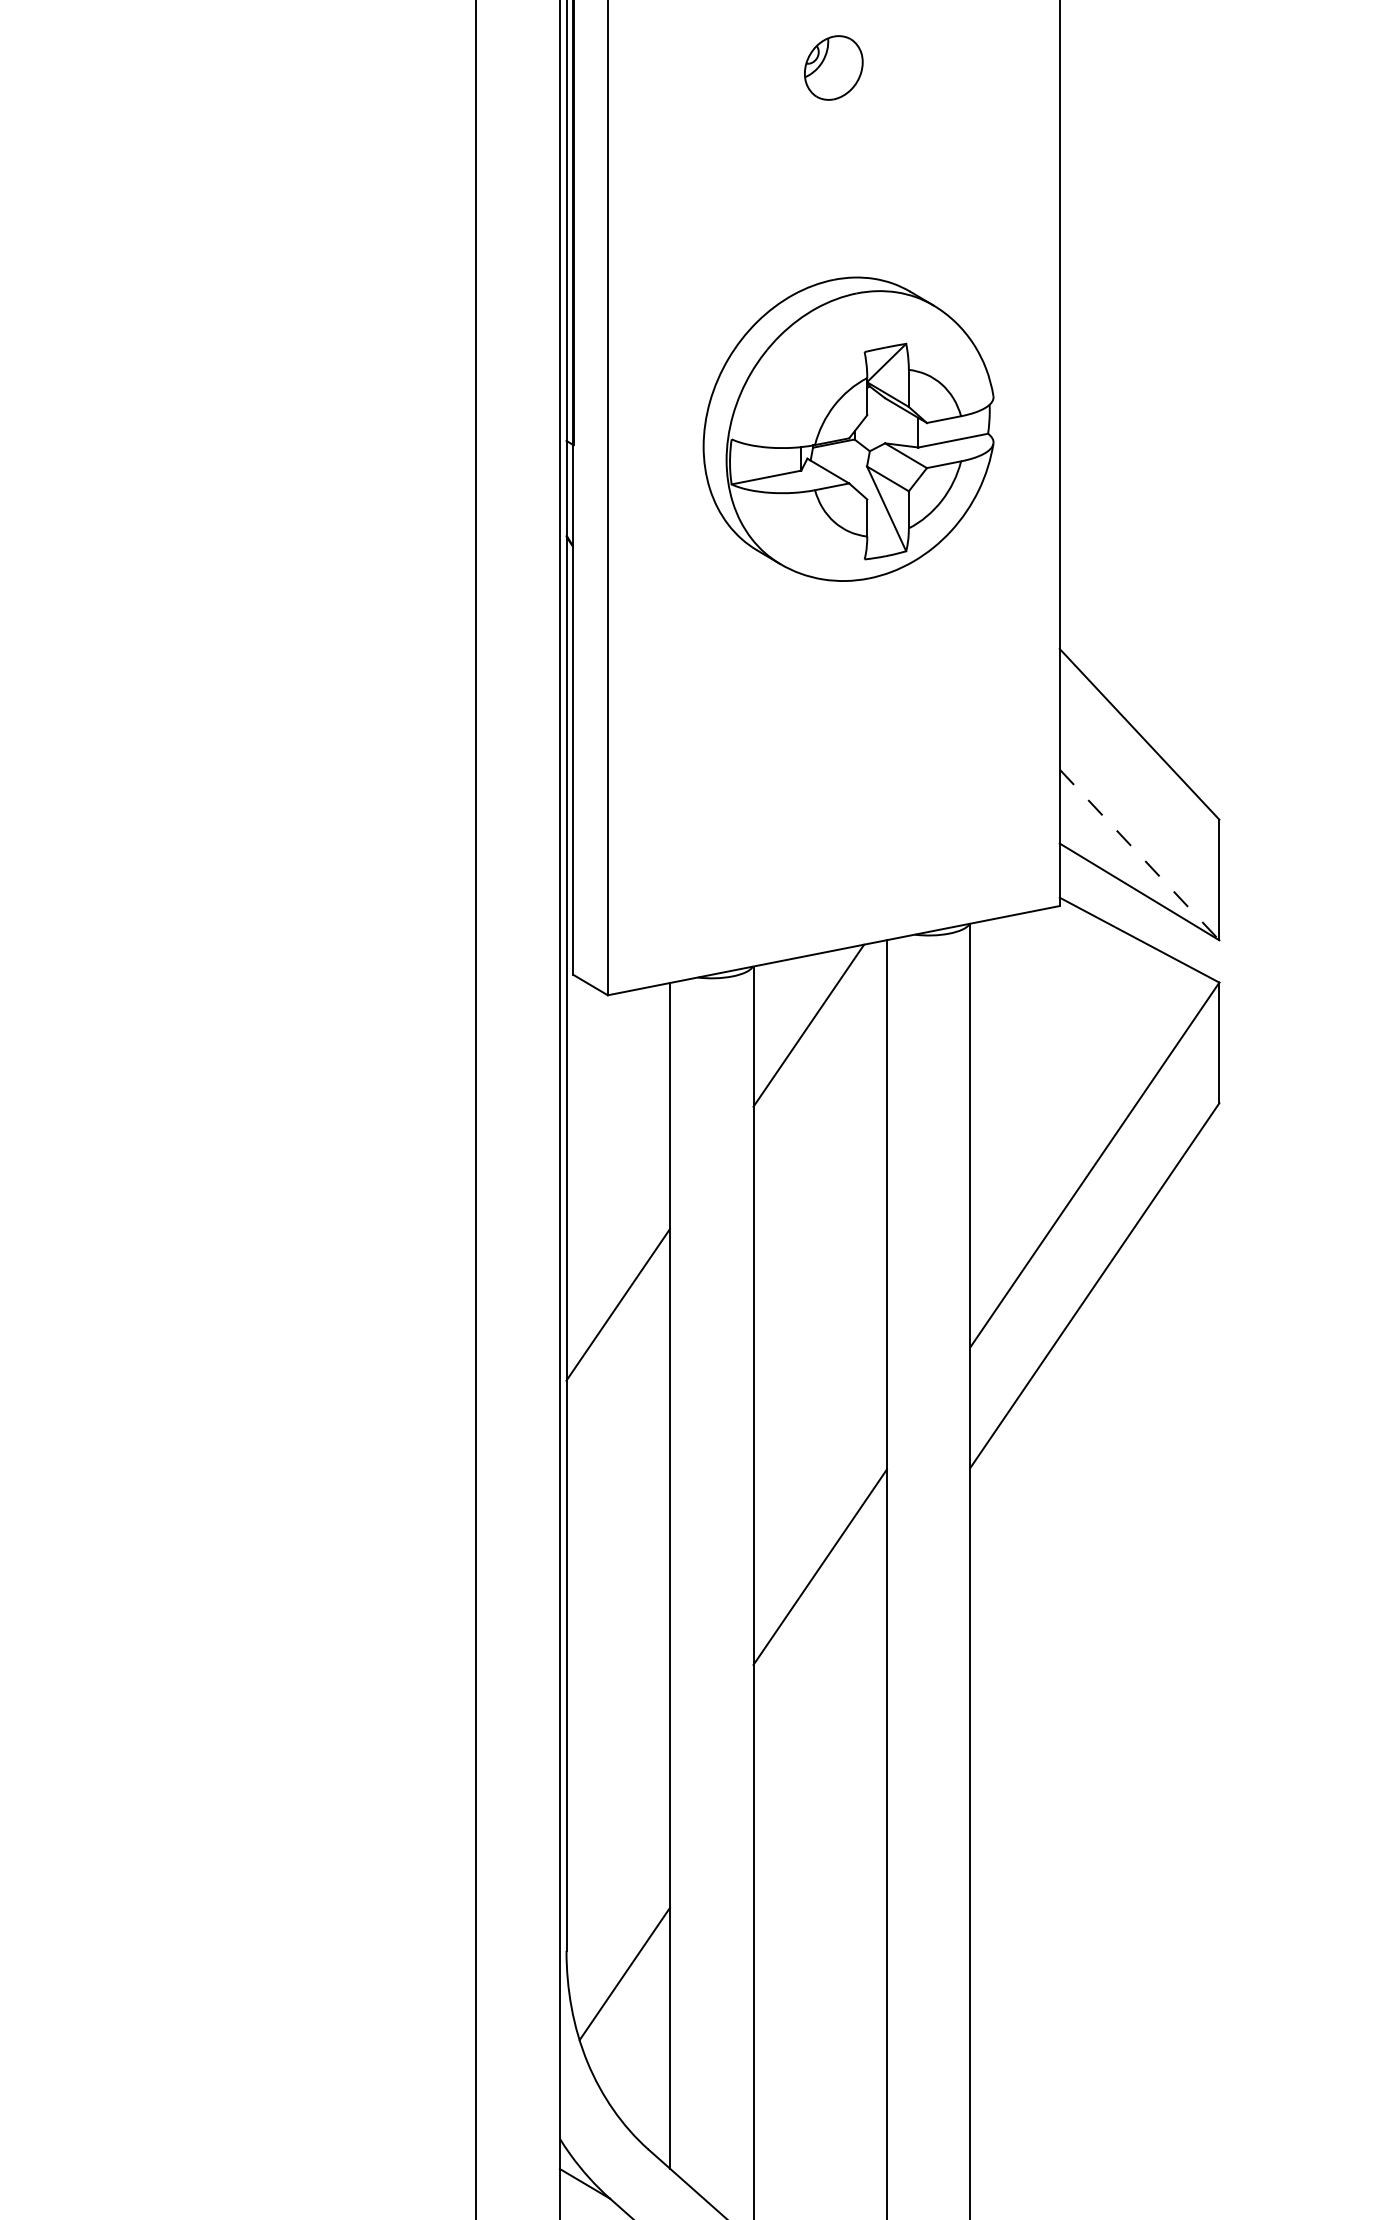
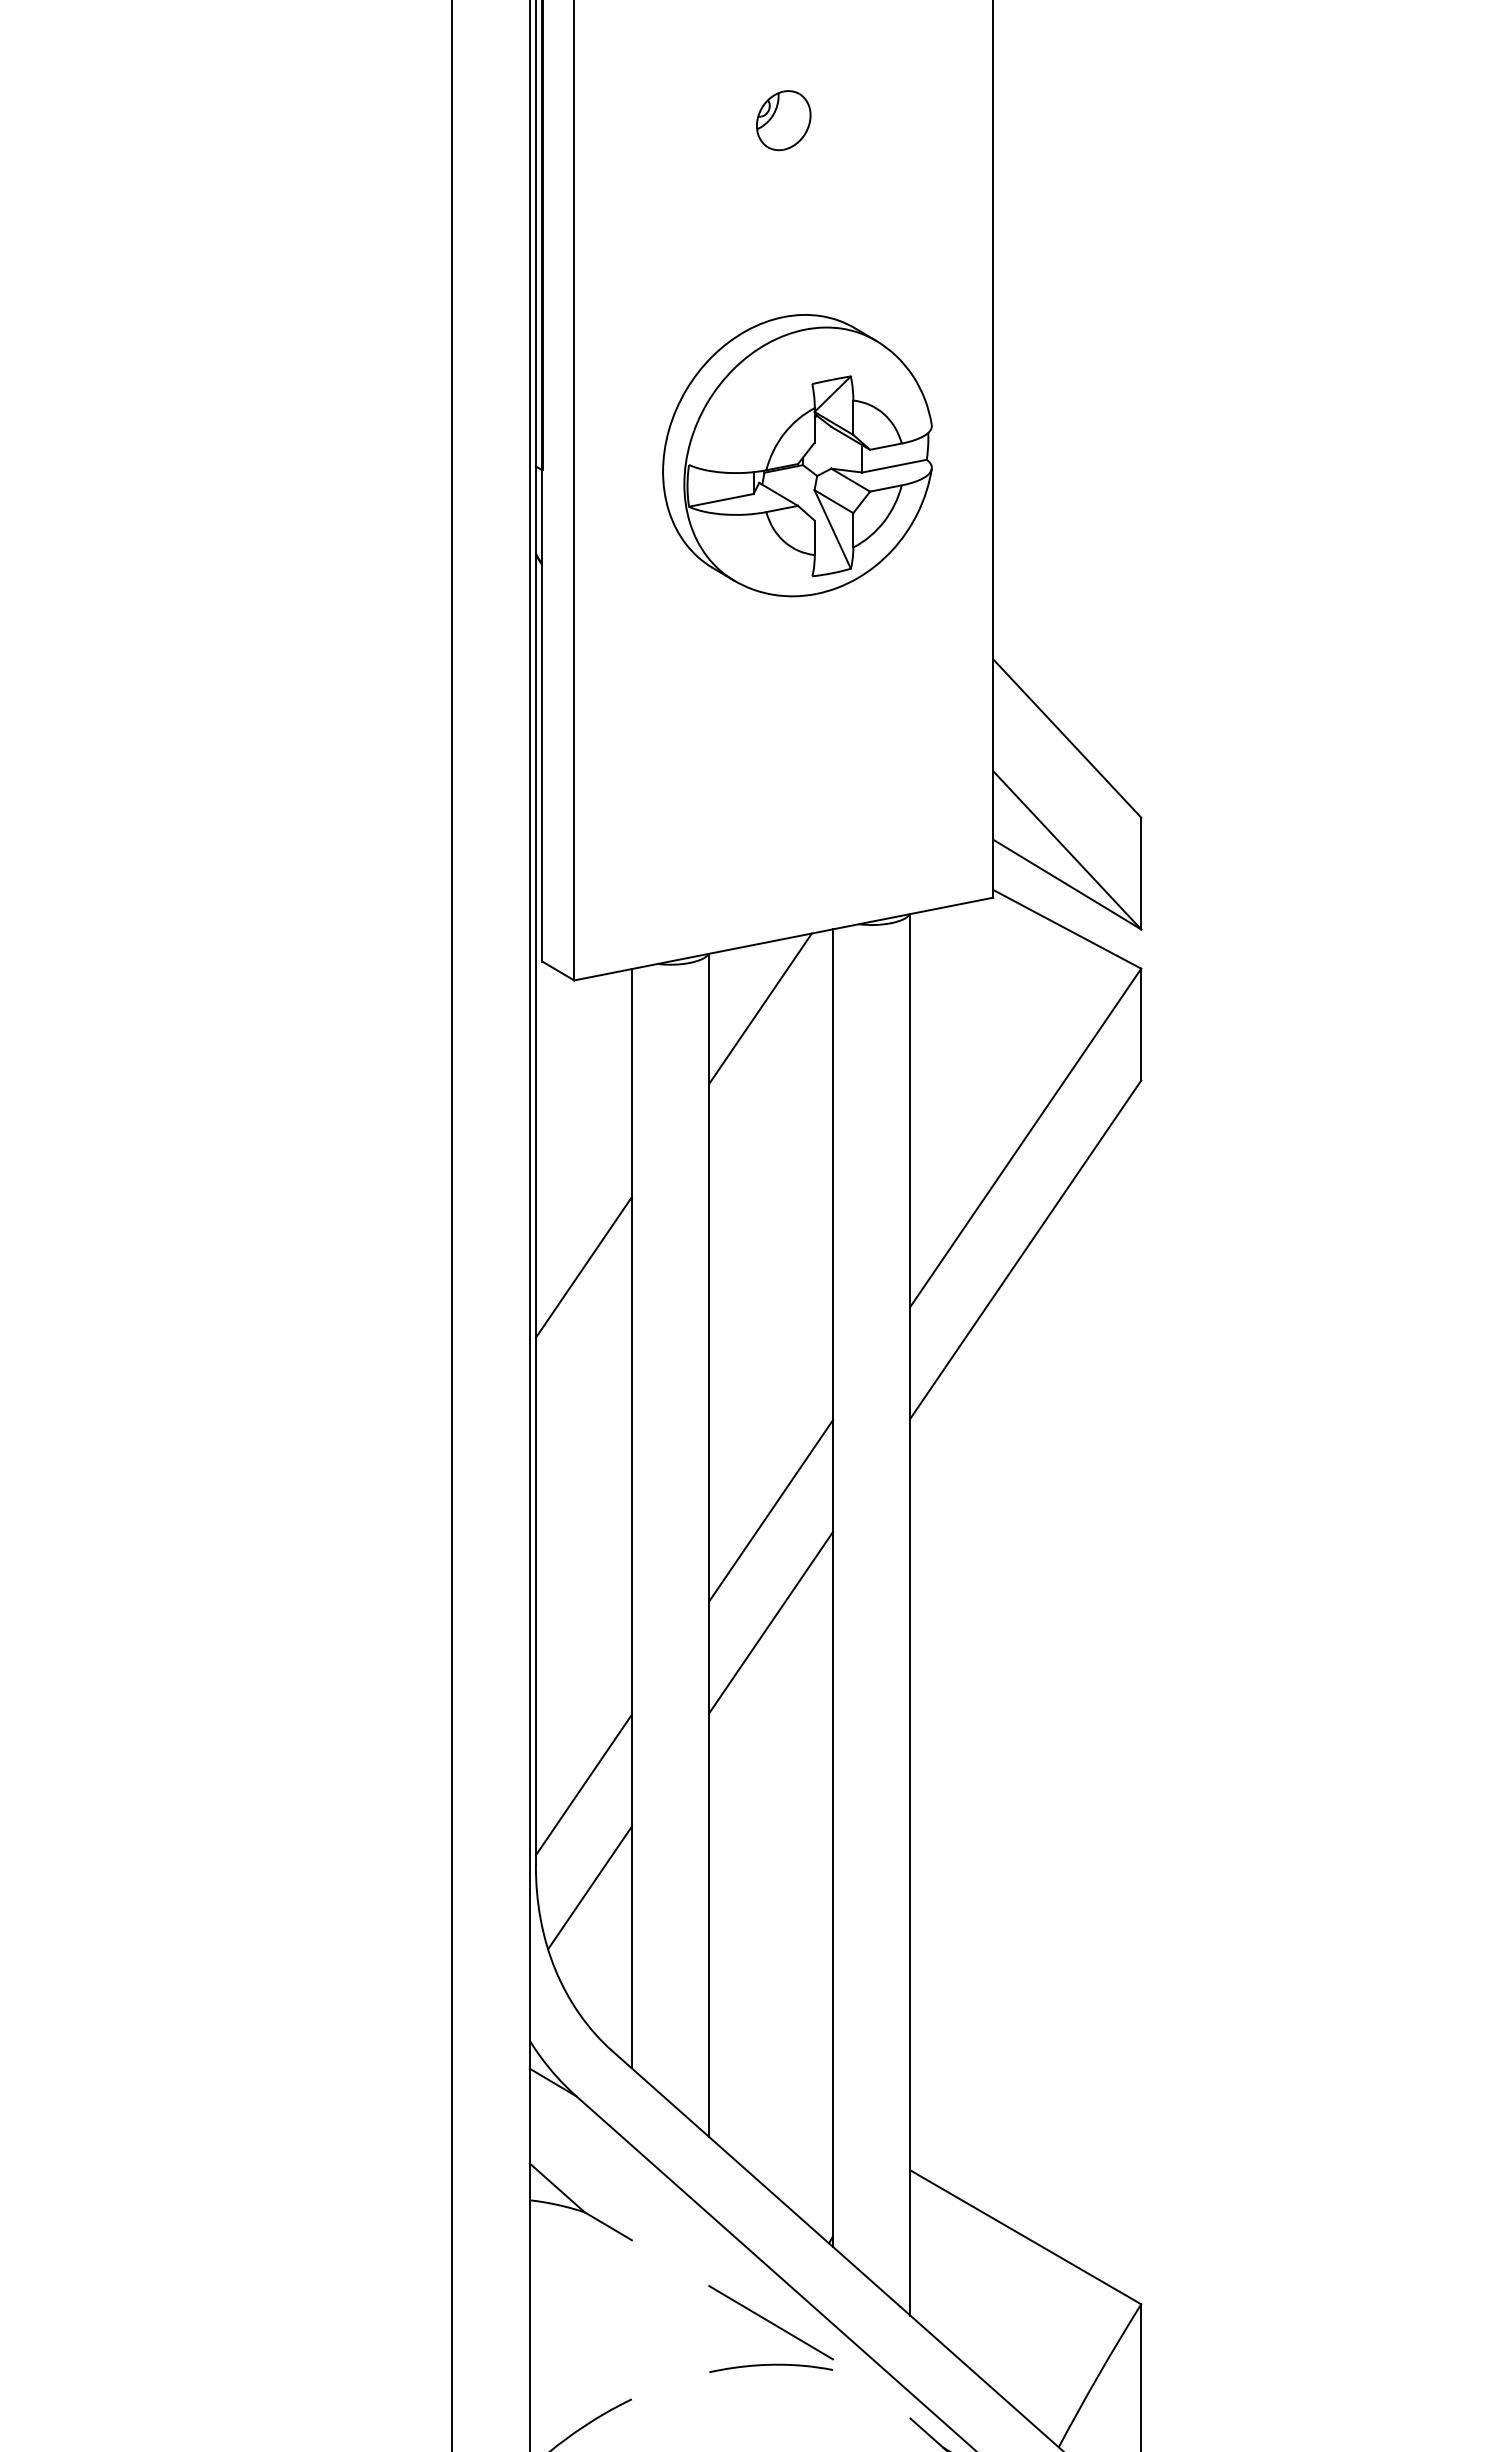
line: (1139, 855) -> (1067, 850), dashed -> solid
line: (820, 1687) -> (771, 1622), added
line: (617, 1862) -> (583, 1784), added

